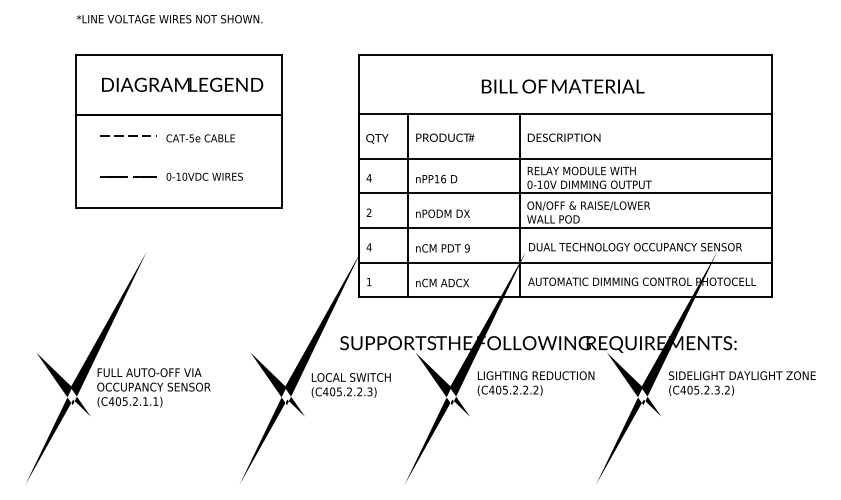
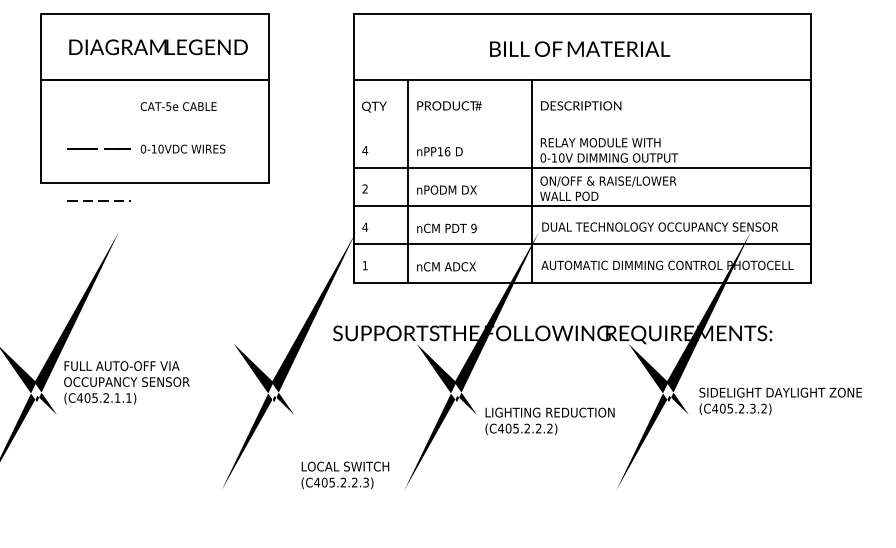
line: (128, 135) -> (98, 199), moved
line: (564, 158) -> (581, 128), removed
text: (535, 383) -> (549, 421), moved
text: (742, 383) -> (780, 401), moved
text: (350, 385) -> (344, 475), moved

